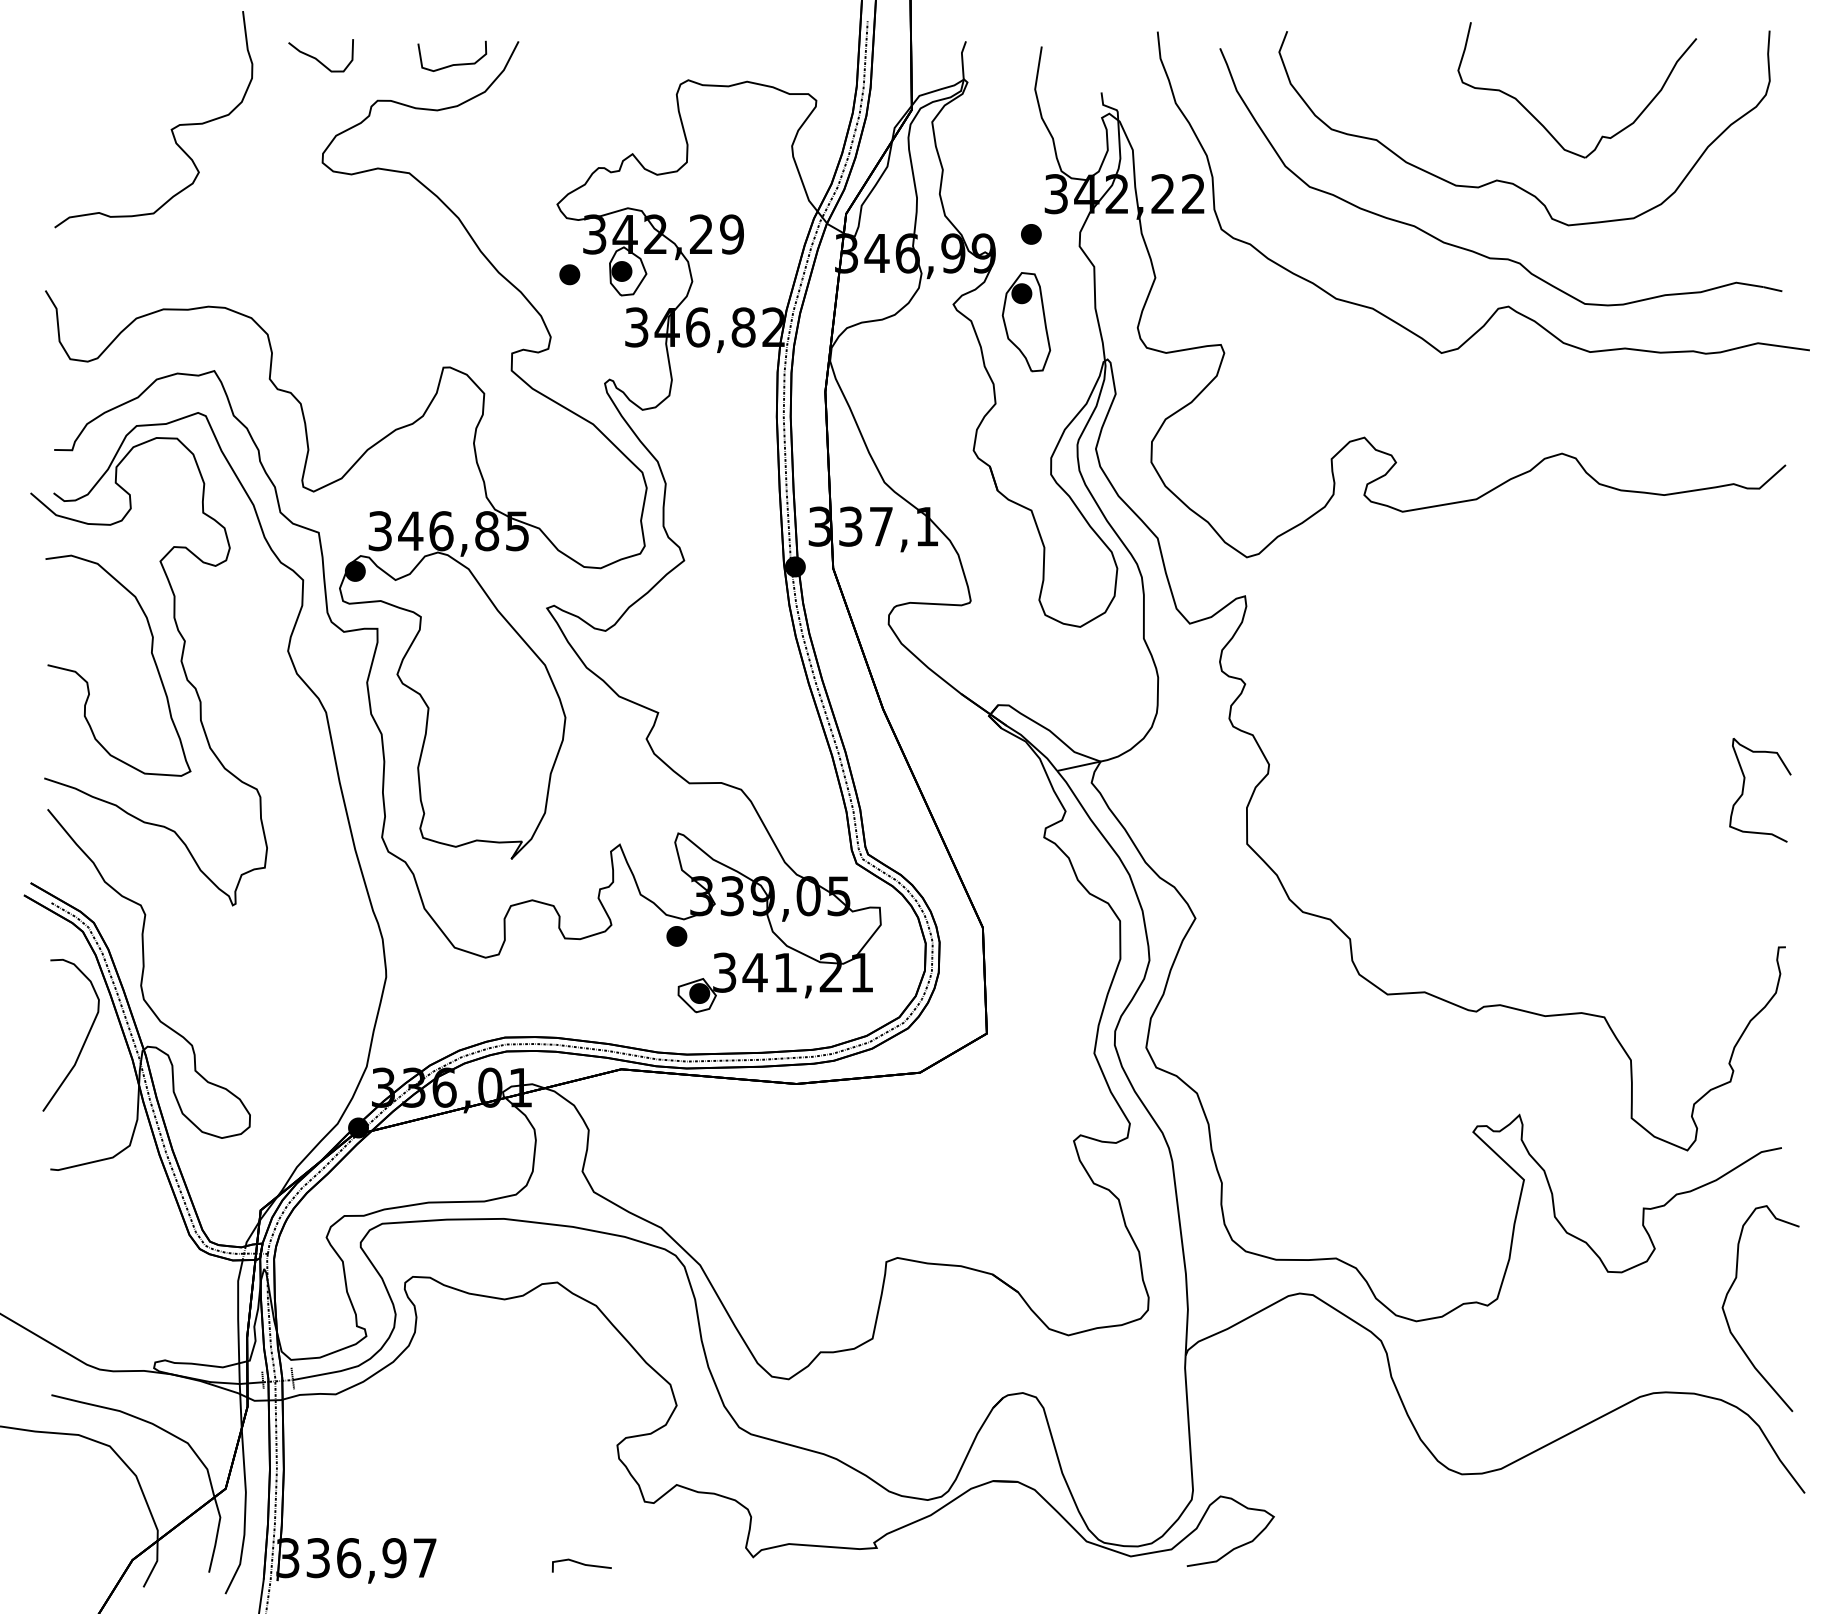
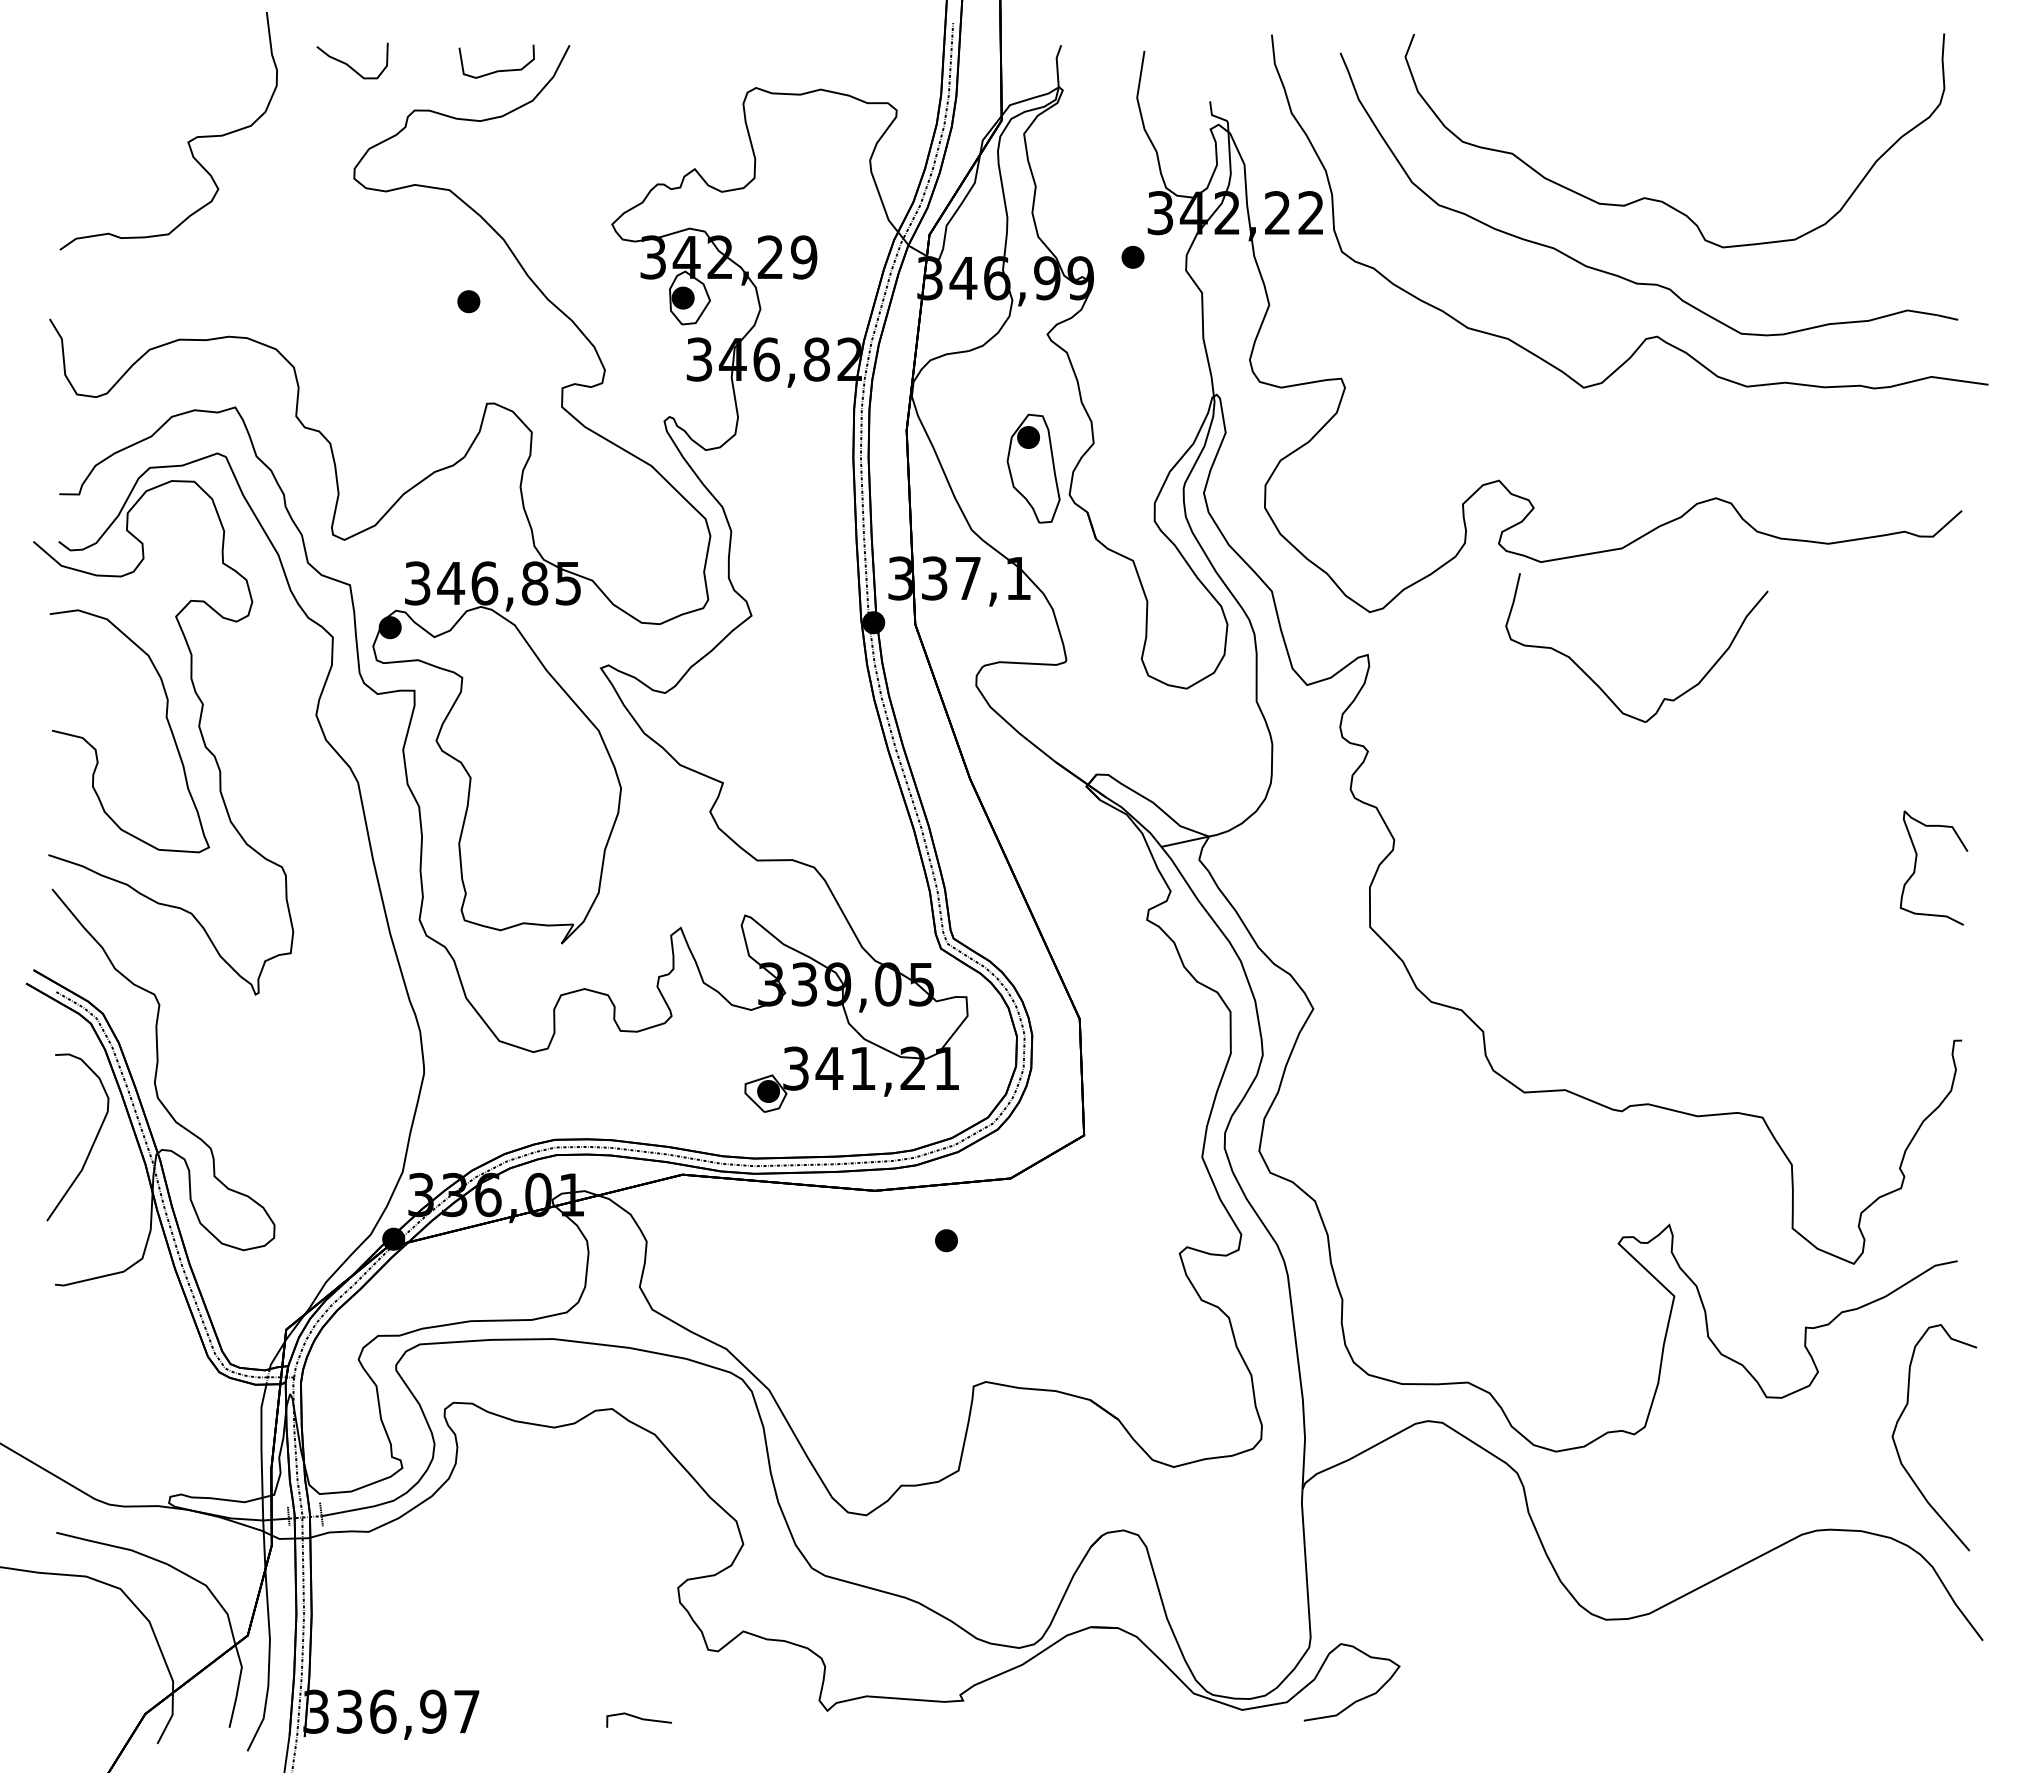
part: (1542, 124) -> (1598, 685), moved
part: (569, 274) -> (468, 301), moved
part: (1026, 321) -> (1033, 468), moved
part: (676, 936) -> (946, 1240), moved

